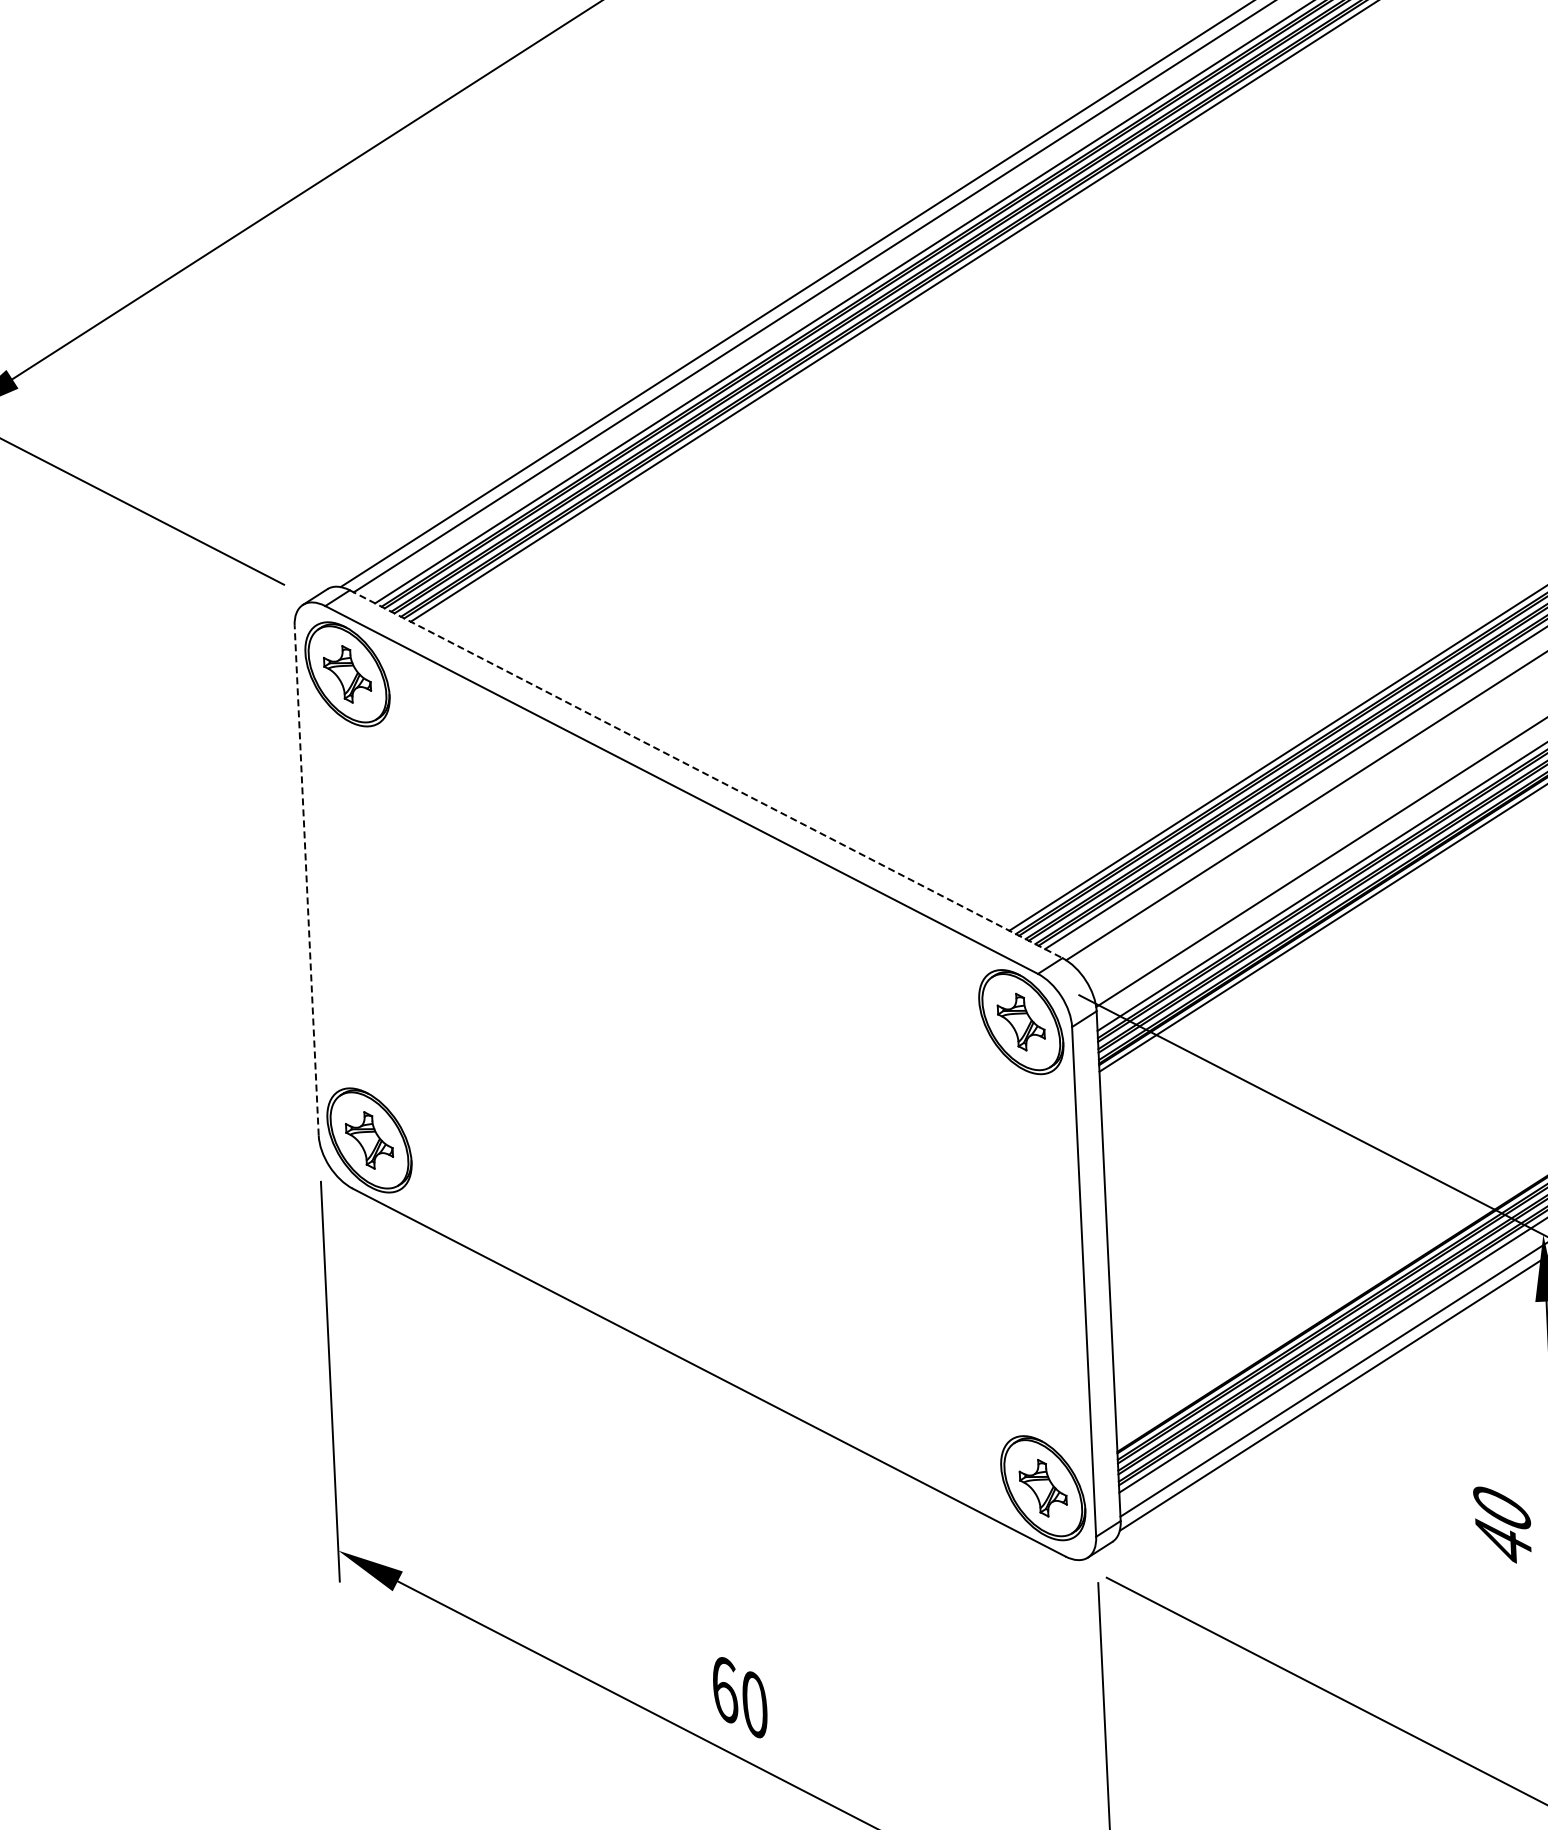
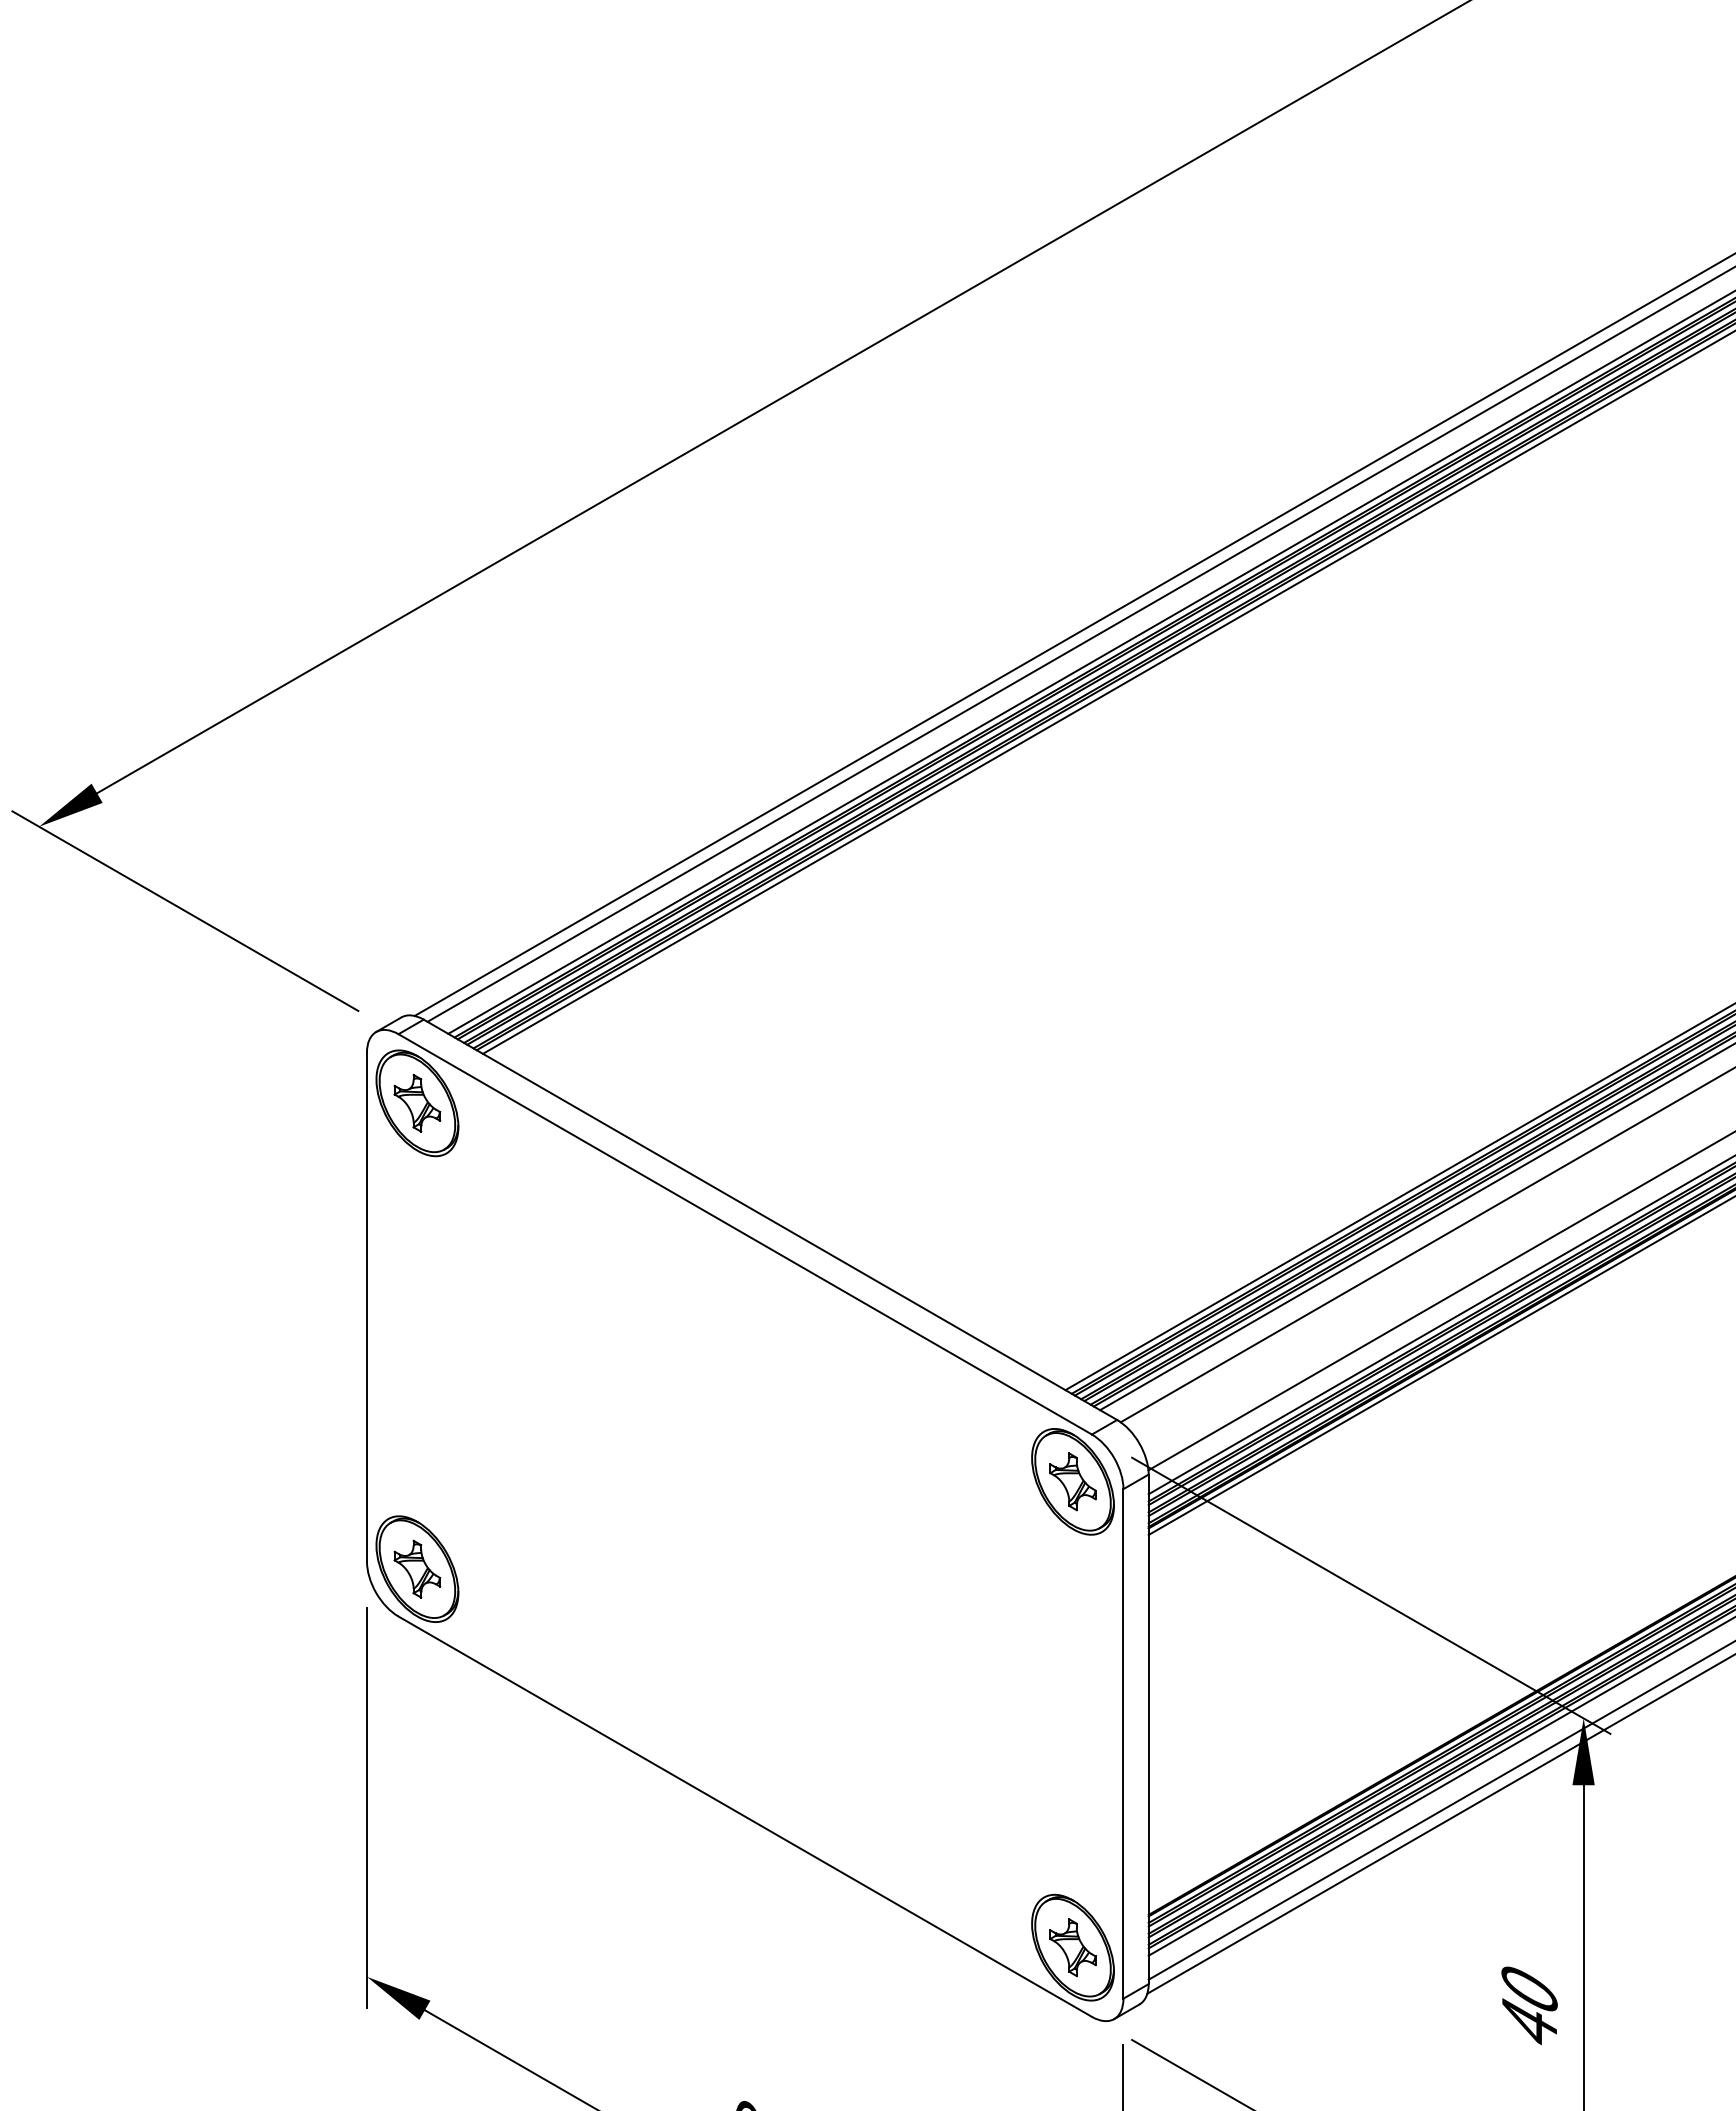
line: (706, 774) -> (770, 1220), dashed -> solid
line: (307, 880) -> (367, 1307), dashed -> solid

